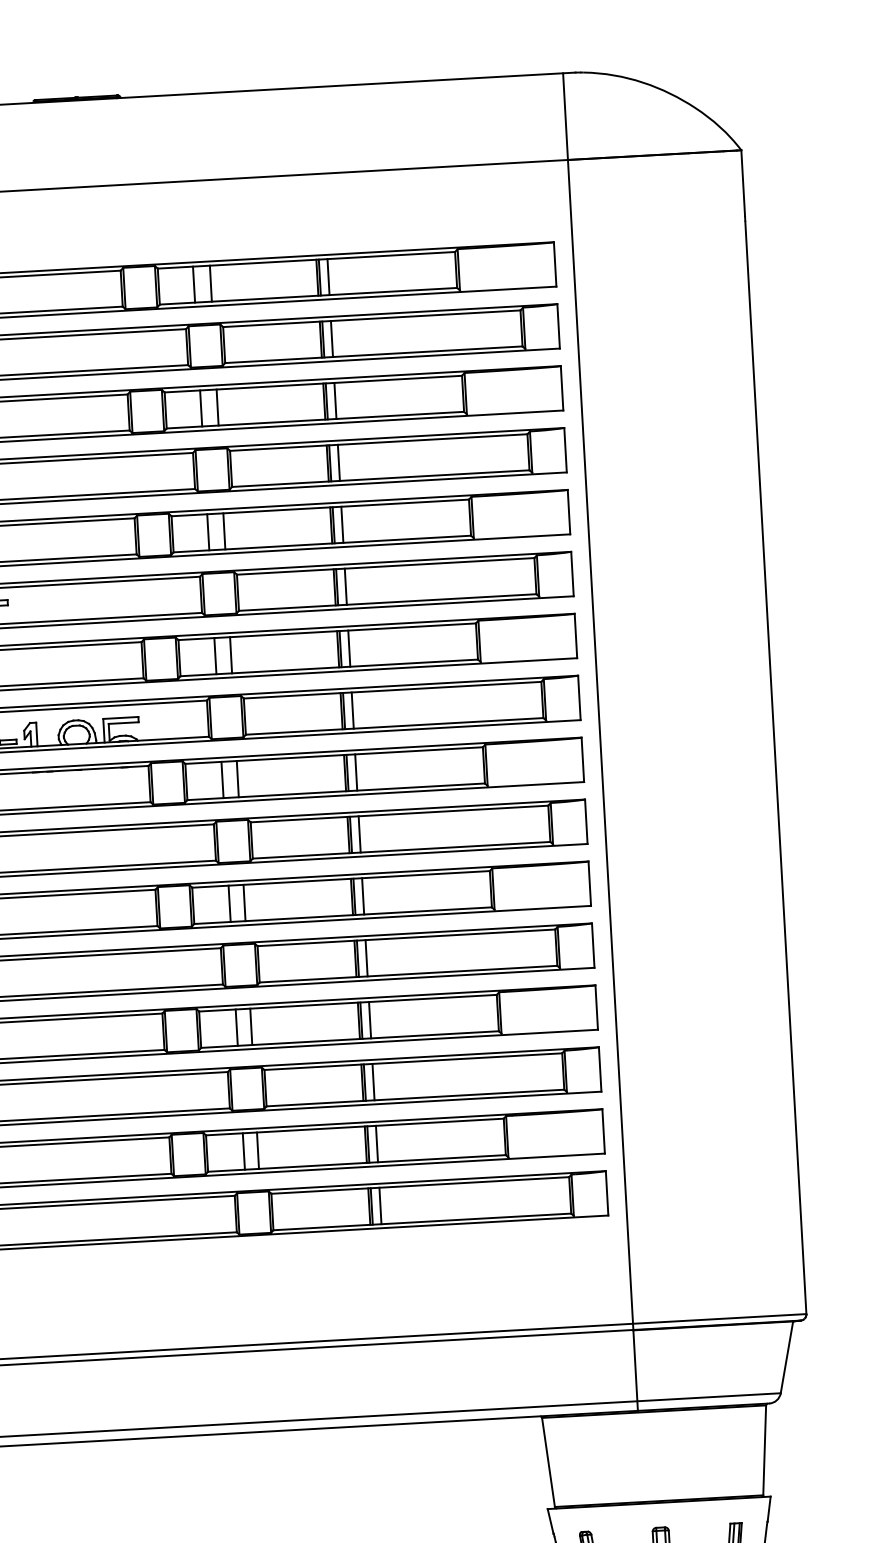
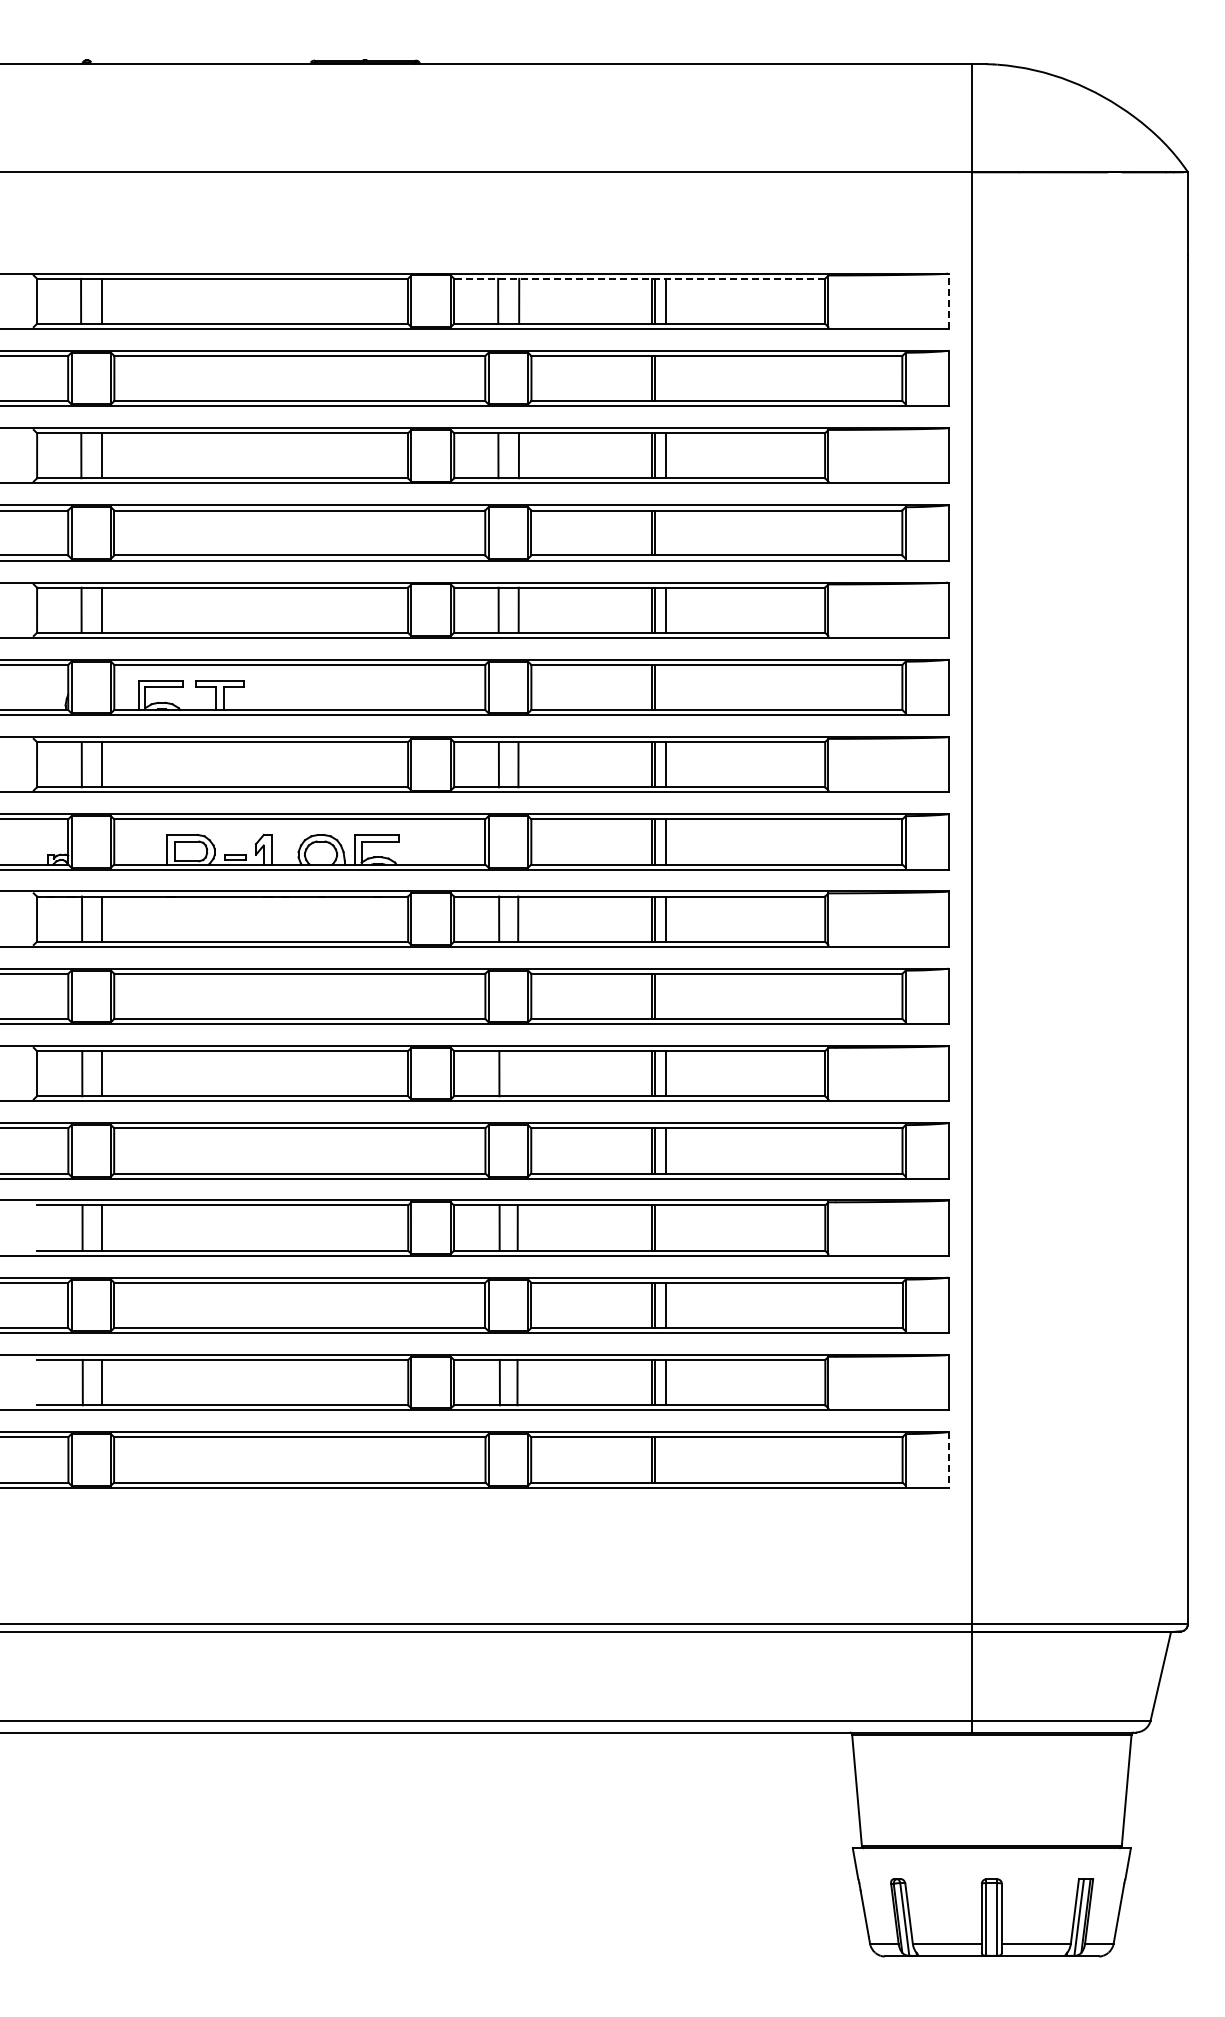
line: (306, 260) -> (639, 278), solid -> dashed
line: (555, 264) -> (948, 301), solid -> dashed
line: (331, 339) -> (665, 378), removed
line: (338, 462) -> (665, 532), removed
line: (345, 586) -> (665, 687), removed
line: (359, 834) -> (665, 996), removed
line: (244, 902) -> (517, 1073), removed
line: (369, 1019) -> (665, 1227), removed
line: (607, 1193) -> (948, 1459), solid -> dashed
line: (380, 1205) -> (665, 1459), removed

